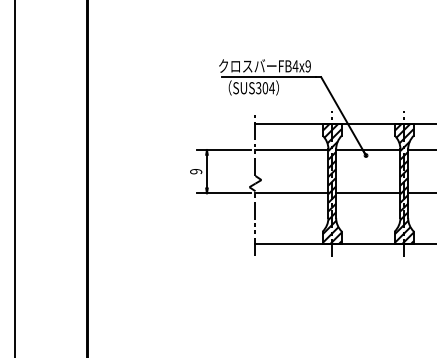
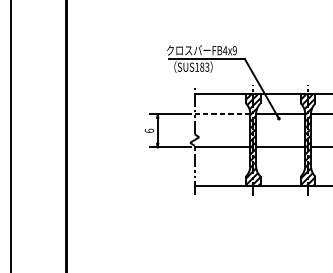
text: (265, 88) -> (202, 67), SUS304 -> SUS183
line: (292, 150) -> (222, 114), solid -> dashed
text: (196, 171) -> (149, 130), 9 -> 6

